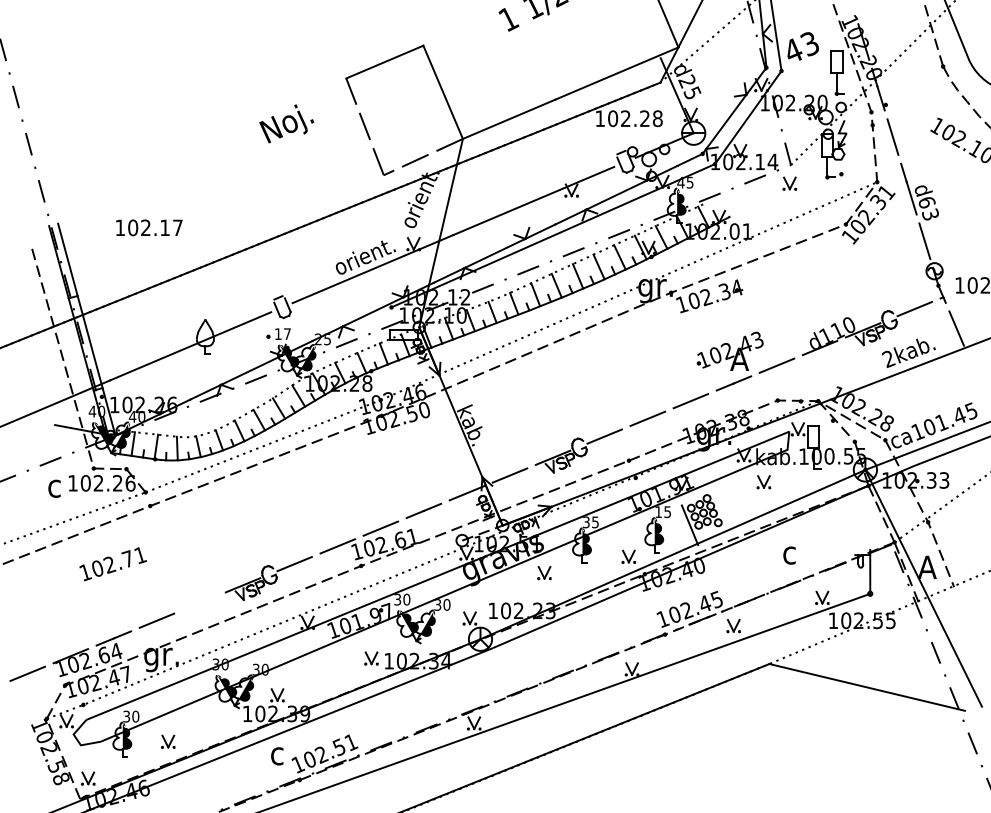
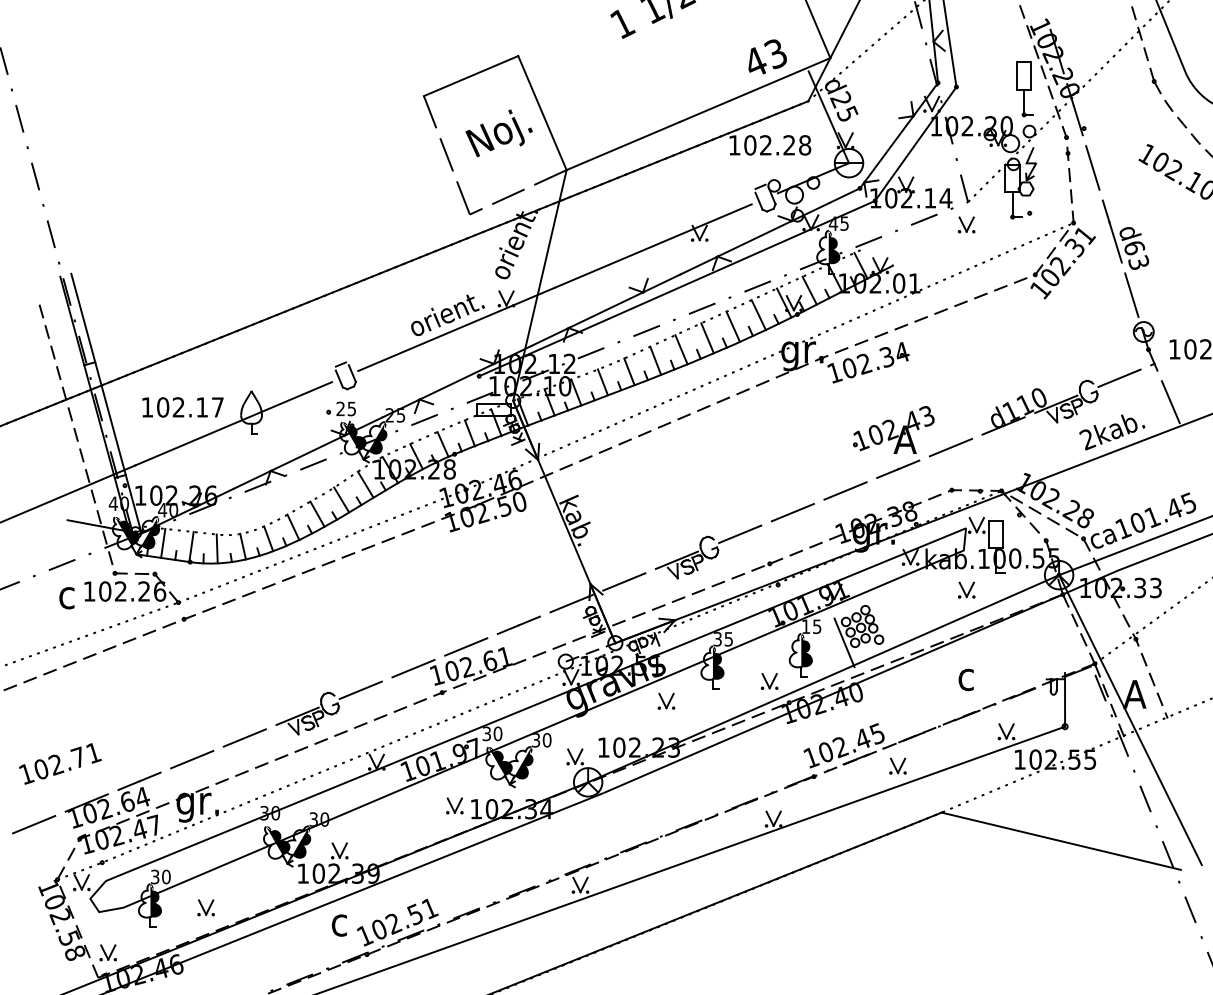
text: (802, 46) -> (766, 57), moved
text: (286, 123) -> (498, 132), moved
text: (149, 227) -> (183, 406), moved
text: (282, 334) -> (345, 409), 17 -> 25
part: (763, 482) -> (966, 590), moved
text: (112, 564) -> (59, 764), moved
line: (199, 602) -> (244, 737), added

